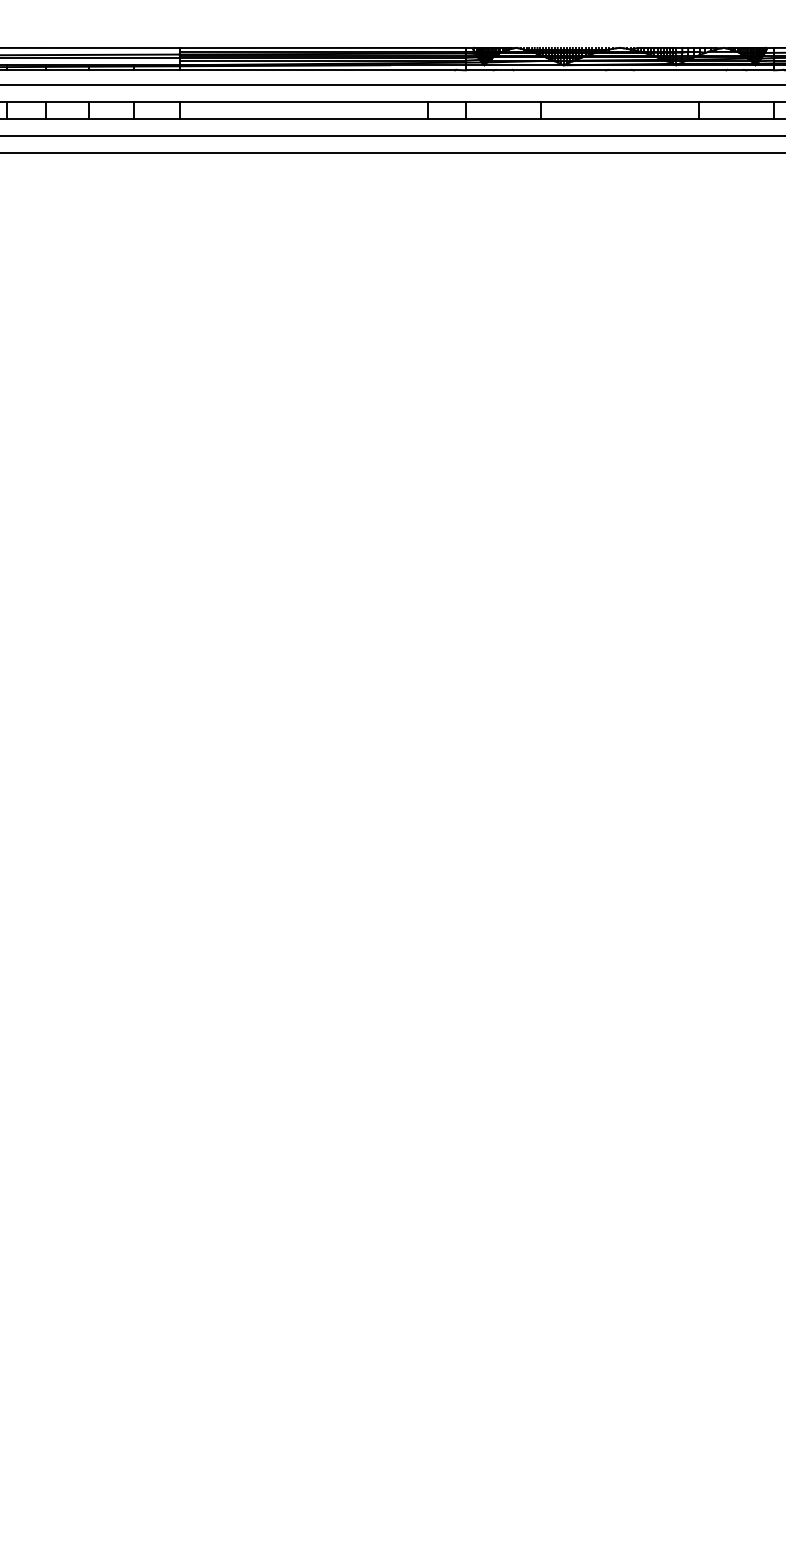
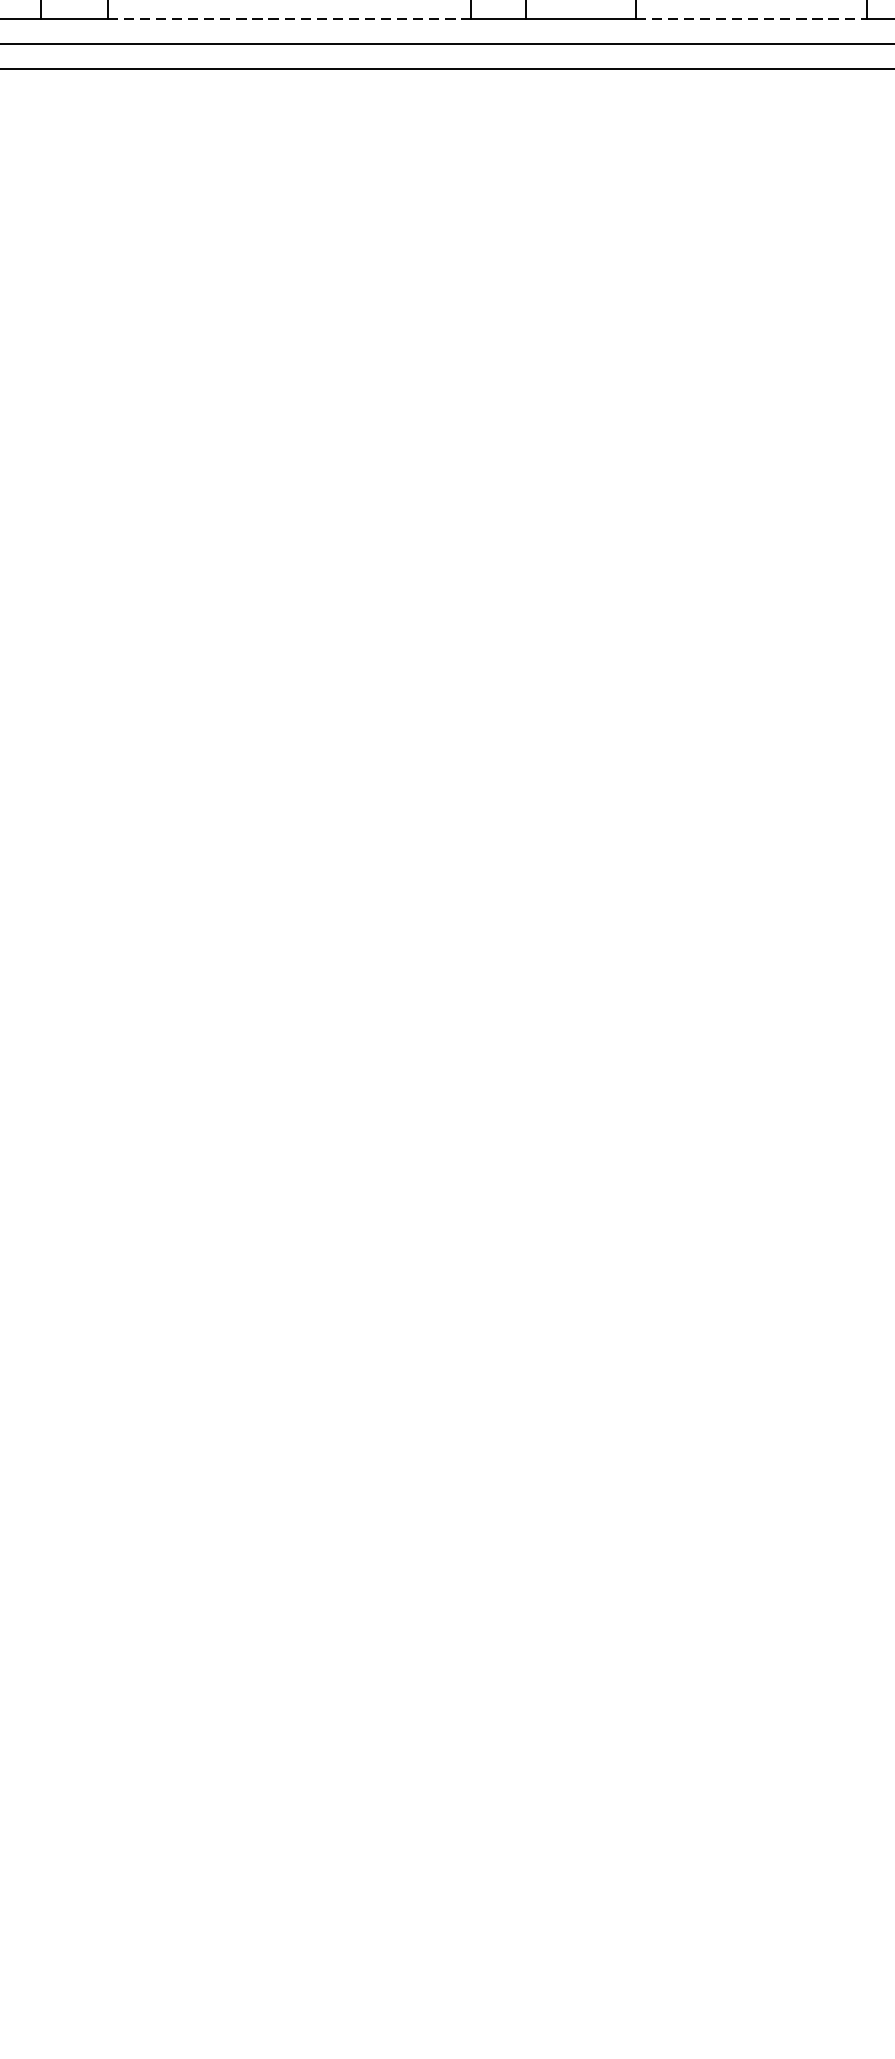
line: (304, 118) -> (290, 18), solid -> dashed
line: (620, 118) -> (752, 18), solid -> dashed

